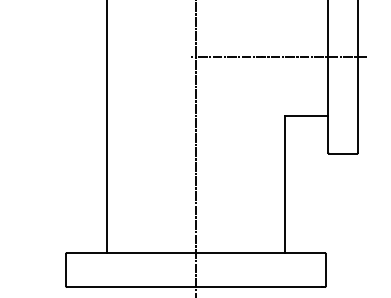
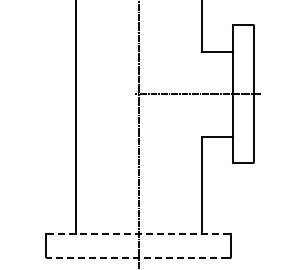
line: (195, 252) -> (138, 233), solid -> dashed
line: (192, 286) -> (136, 257), solid -> dashed

